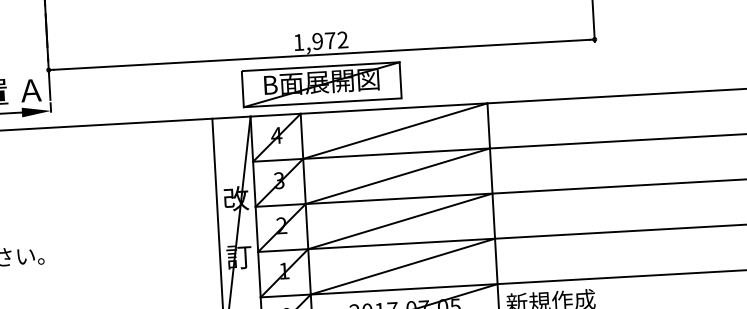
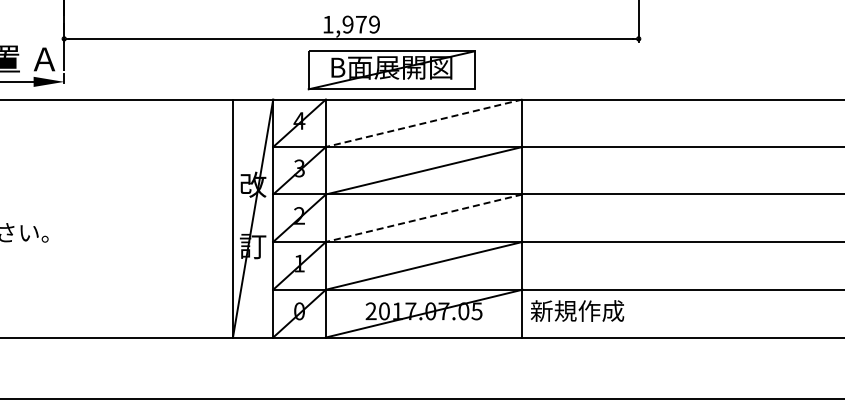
text: (342, 39) -> (374, 24), 1,972 -> 1,979
part: (321, 84) -> (391, 70), moved
line: (394, 131) -> (423, 123), solid -> dashed
line: (399, 221) -> (423, 218), solid -> dashed

